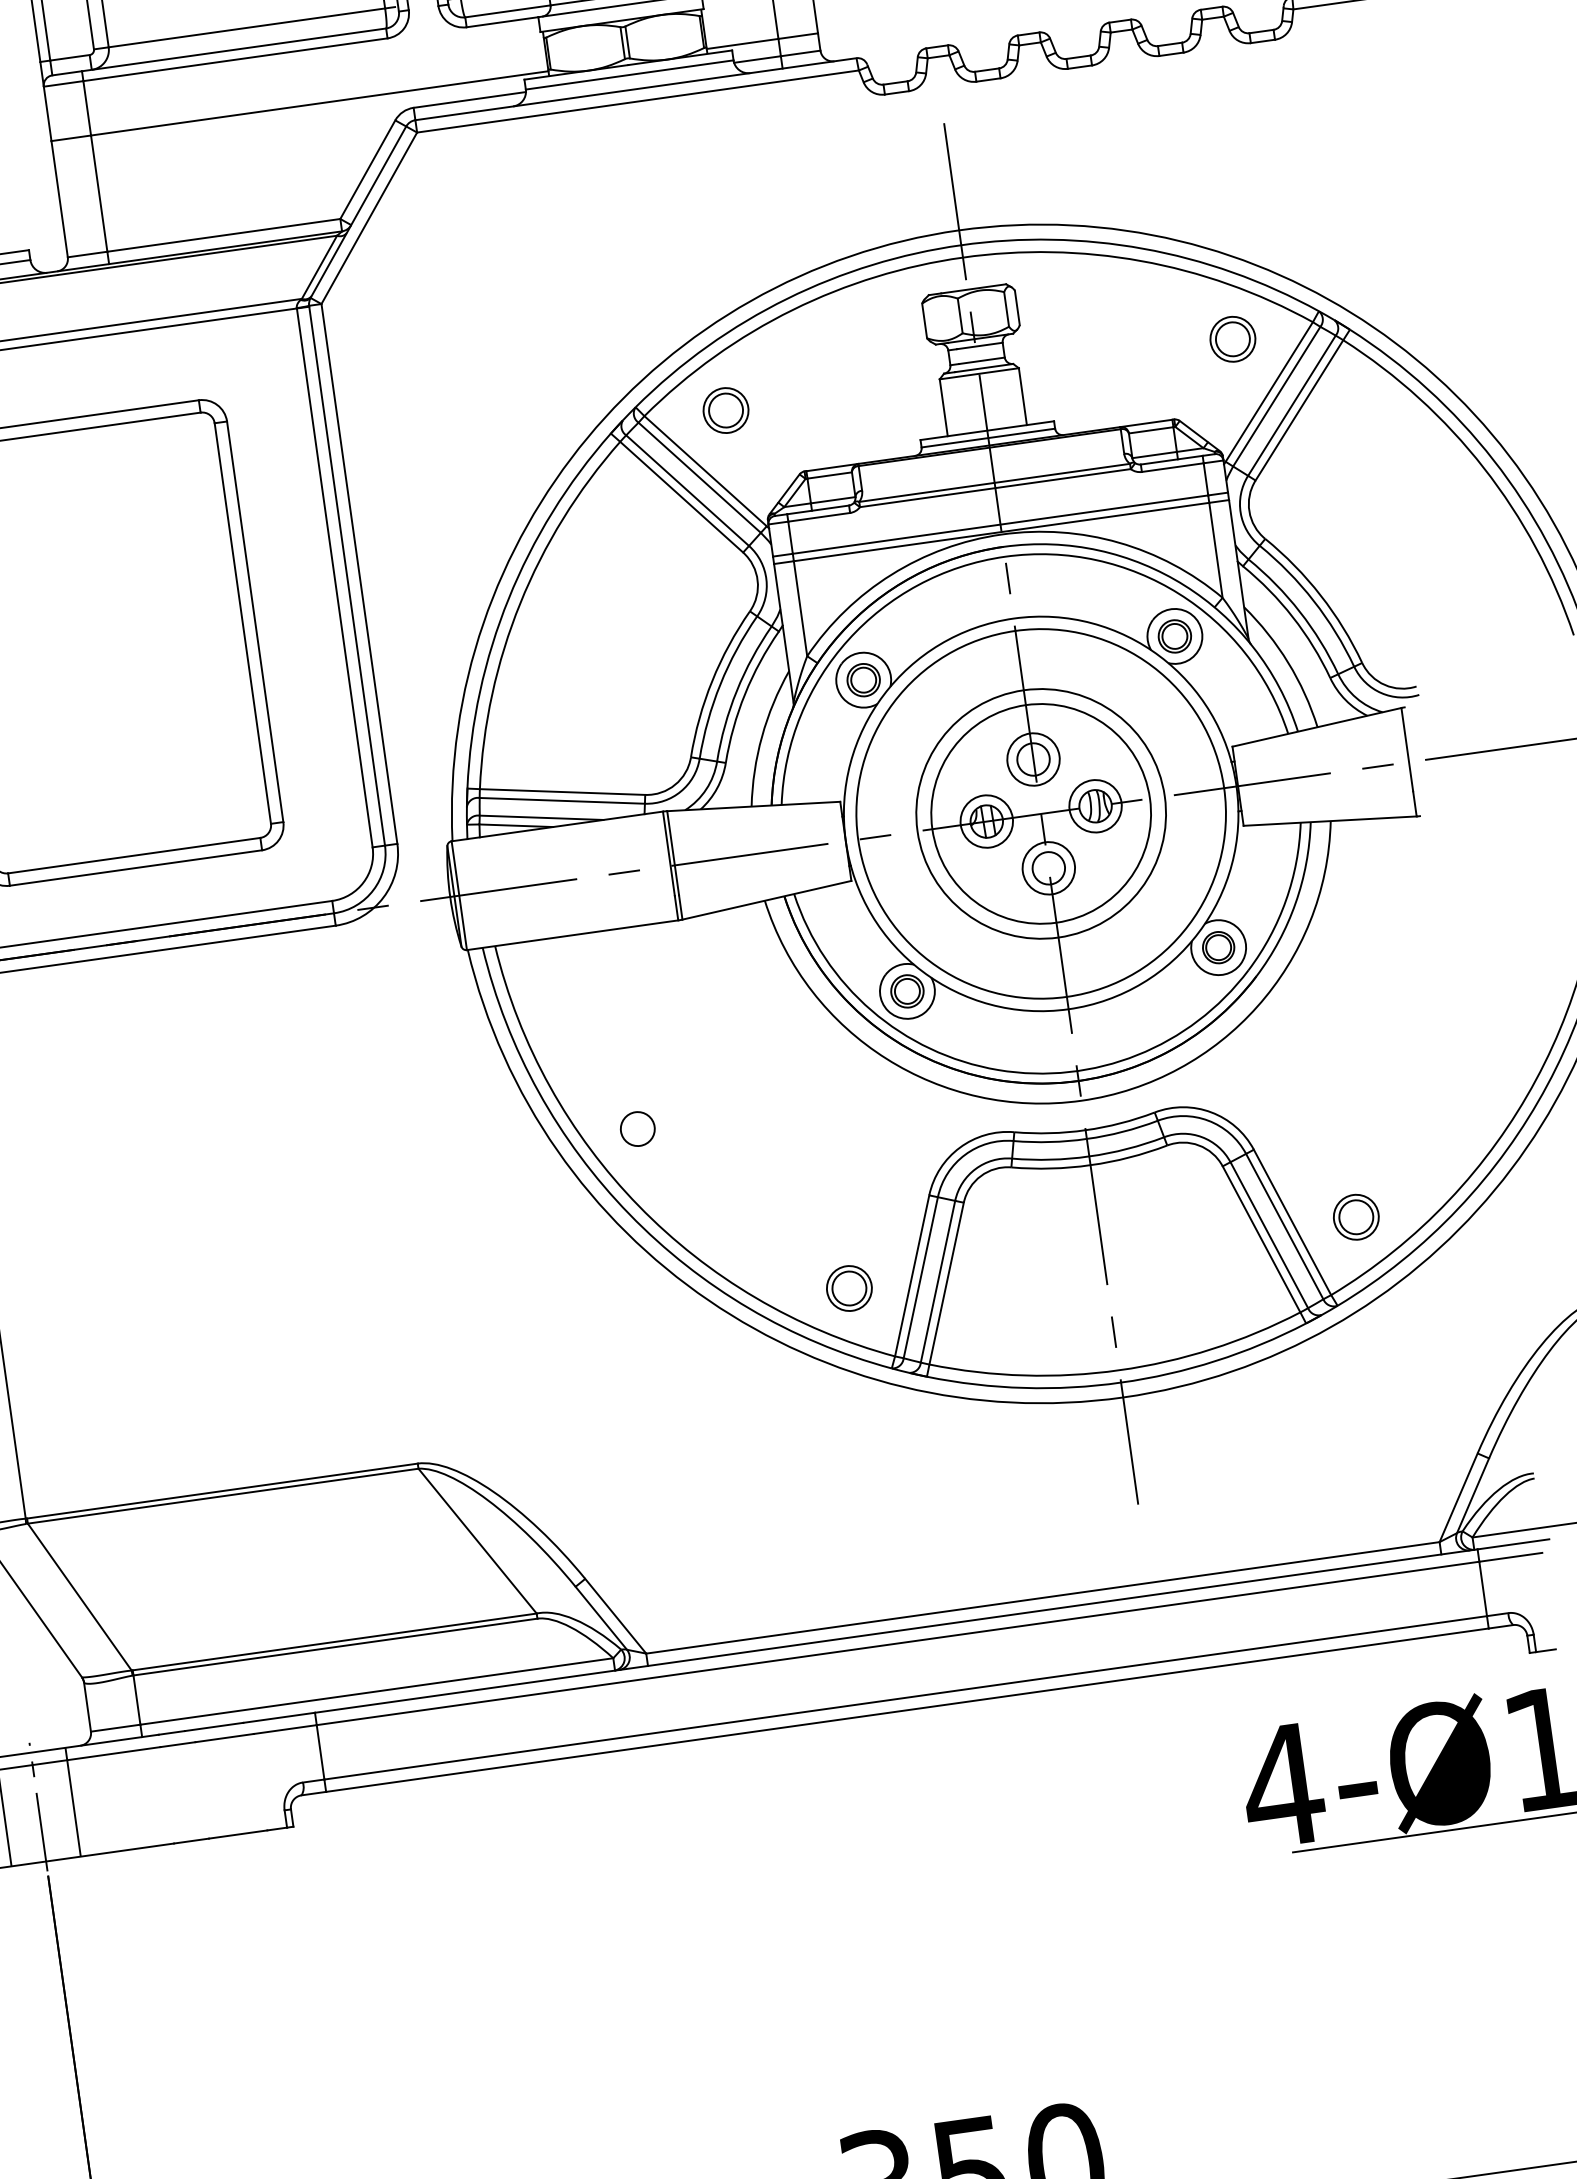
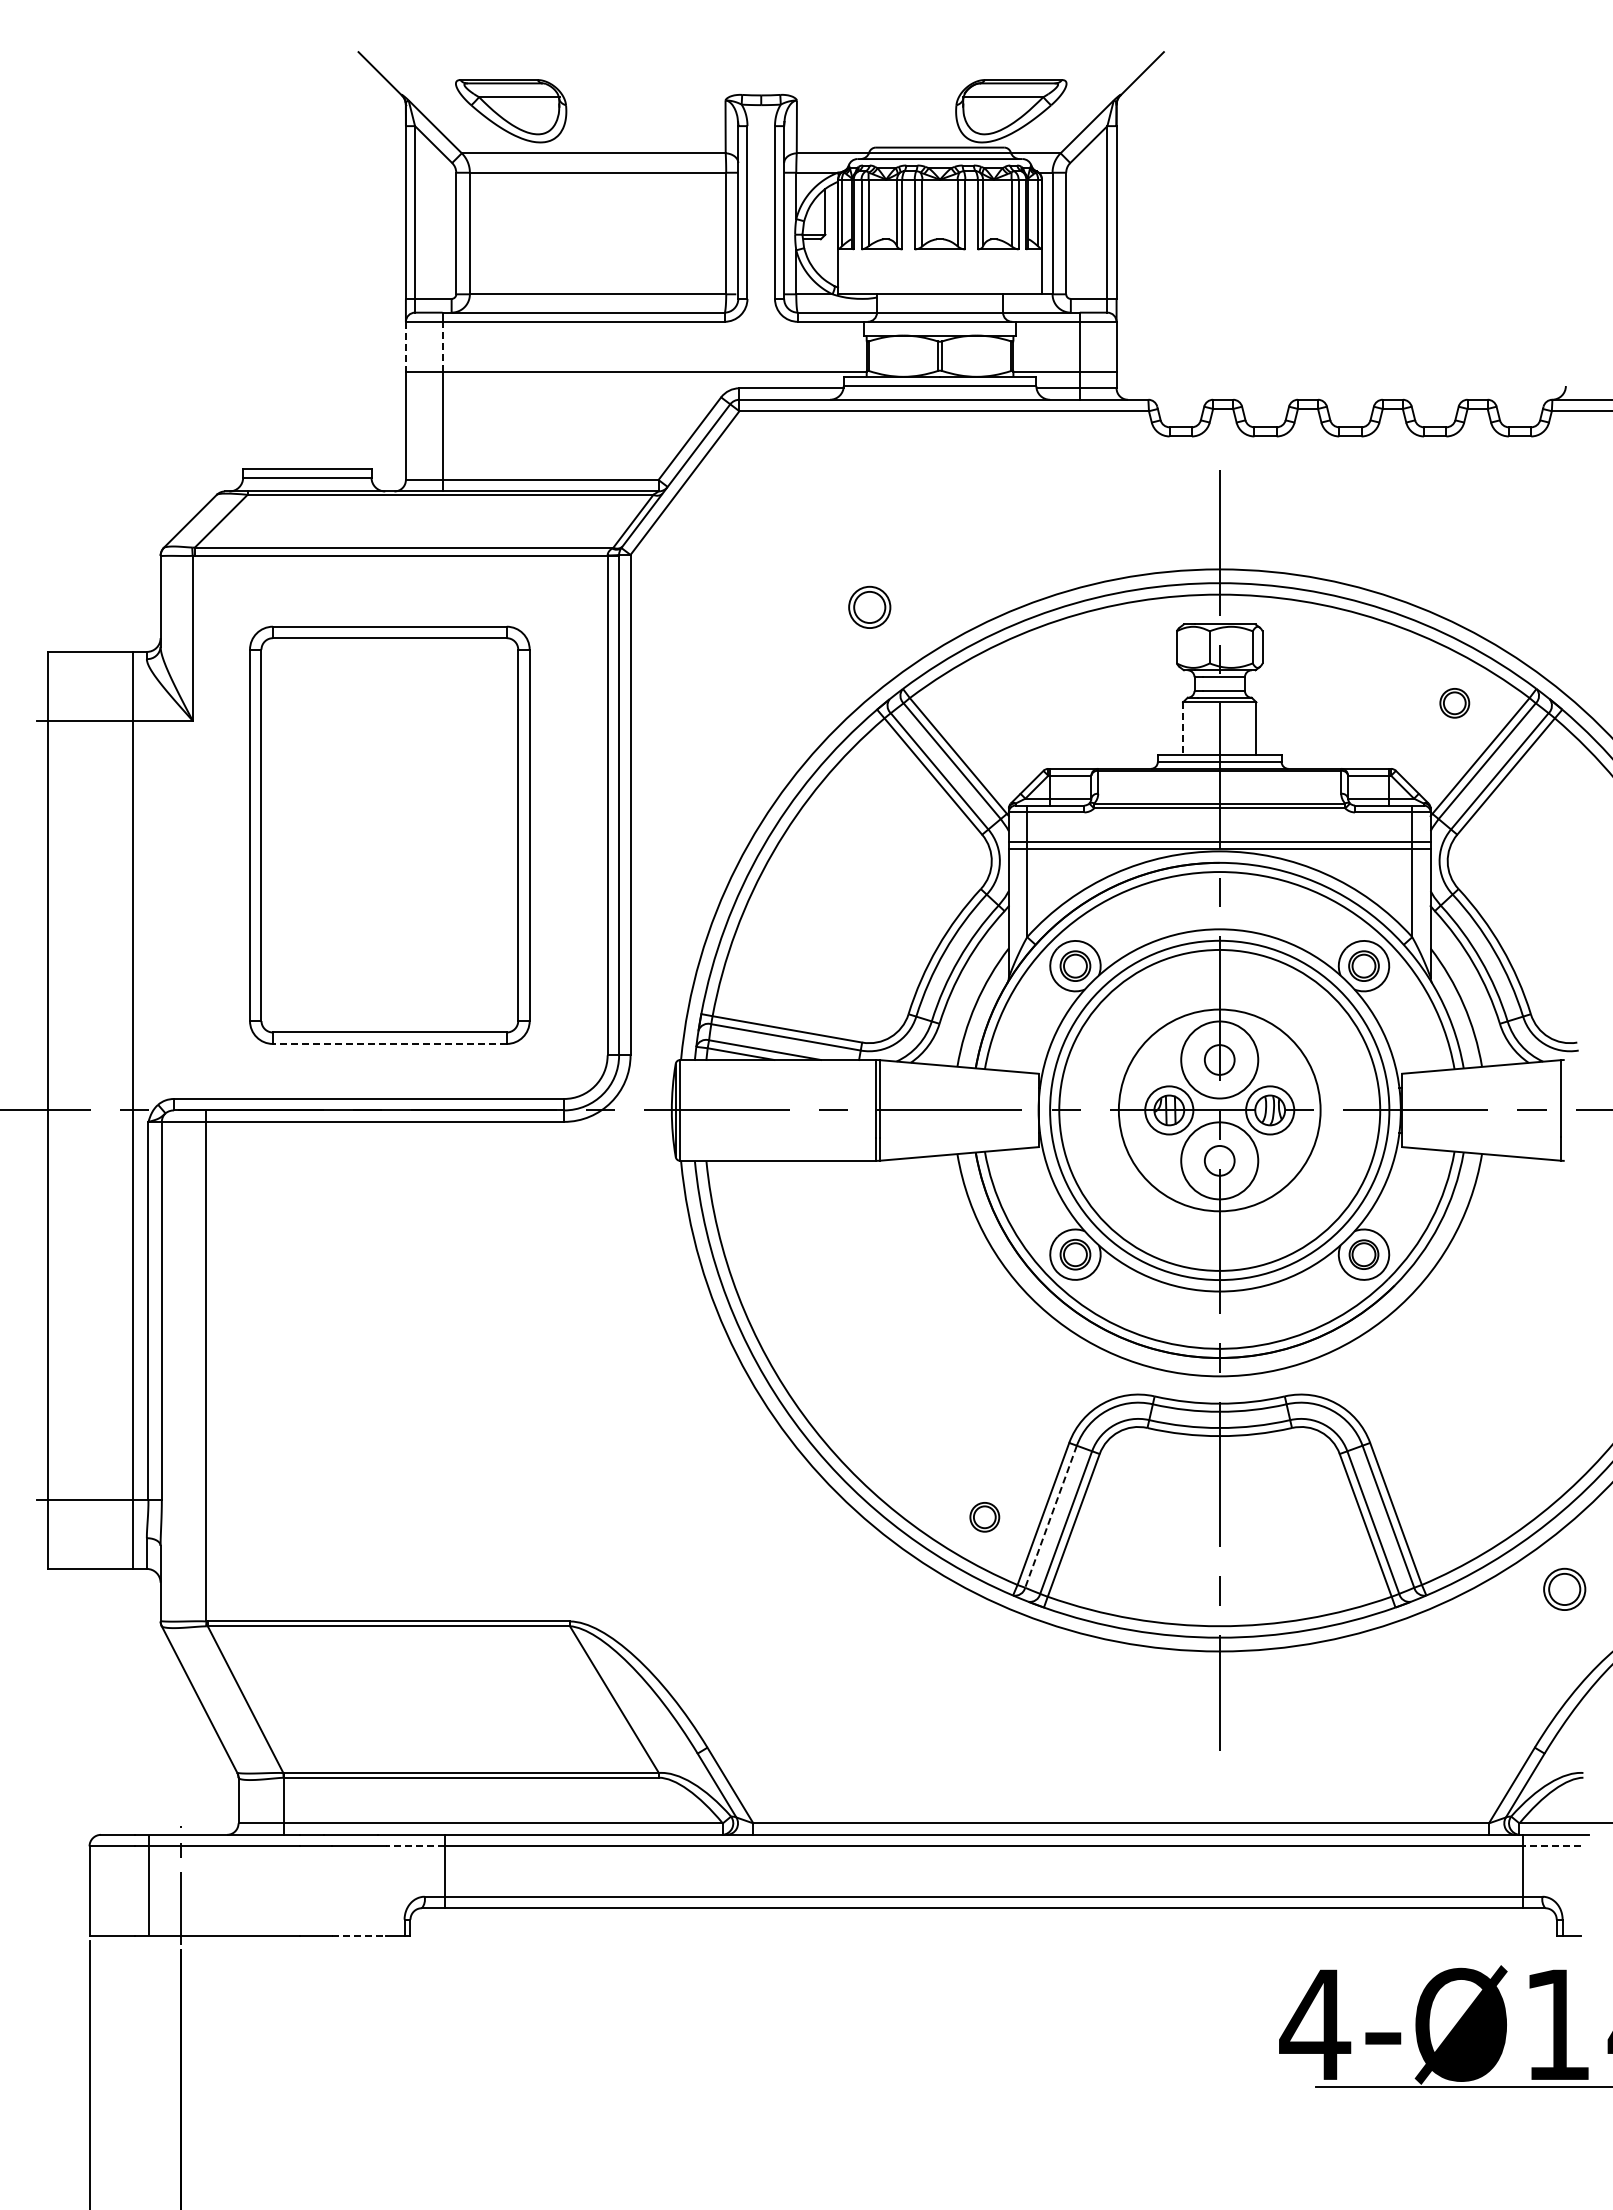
line: (87, 107) -> (442, 346), solid -> dashed
line: (47, 114) -> (405, 347), solid -> dashed
part: (1232, 338) -> (1454, 702), size x0.7
line: (944, 408) -> (1183, 729), solid -> dashed
part: (725, 409) -> (869, 606), moved
circle: (1033, 759) -> (1219, 1059), size x1.6
circle: (1040, 814) -> (1219, 1110), size x1.4
line: (135, 867) -> (389, 1043), solid -> dashed
circle: (1048, 867) -> (1219, 1160), size x1.6
circle: (637, 1129) -> (812, 1345), removed
part: (1355, 1216) -> (1564, 1588), moved
line: (921, 1277) -> (1051, 1516), solid -> dashed
part: (849, 1287) -> (984, 1516), size x0.7
line: (1510, 1557) -> (1551, 1846), solid -> dashed
line: (285, 1729) -> (415, 1846), solid -> dashed
line: (73, 1801) -> (213, 1884), removed
line: (238, 1834) -> (359, 1935), solid -> dashed

